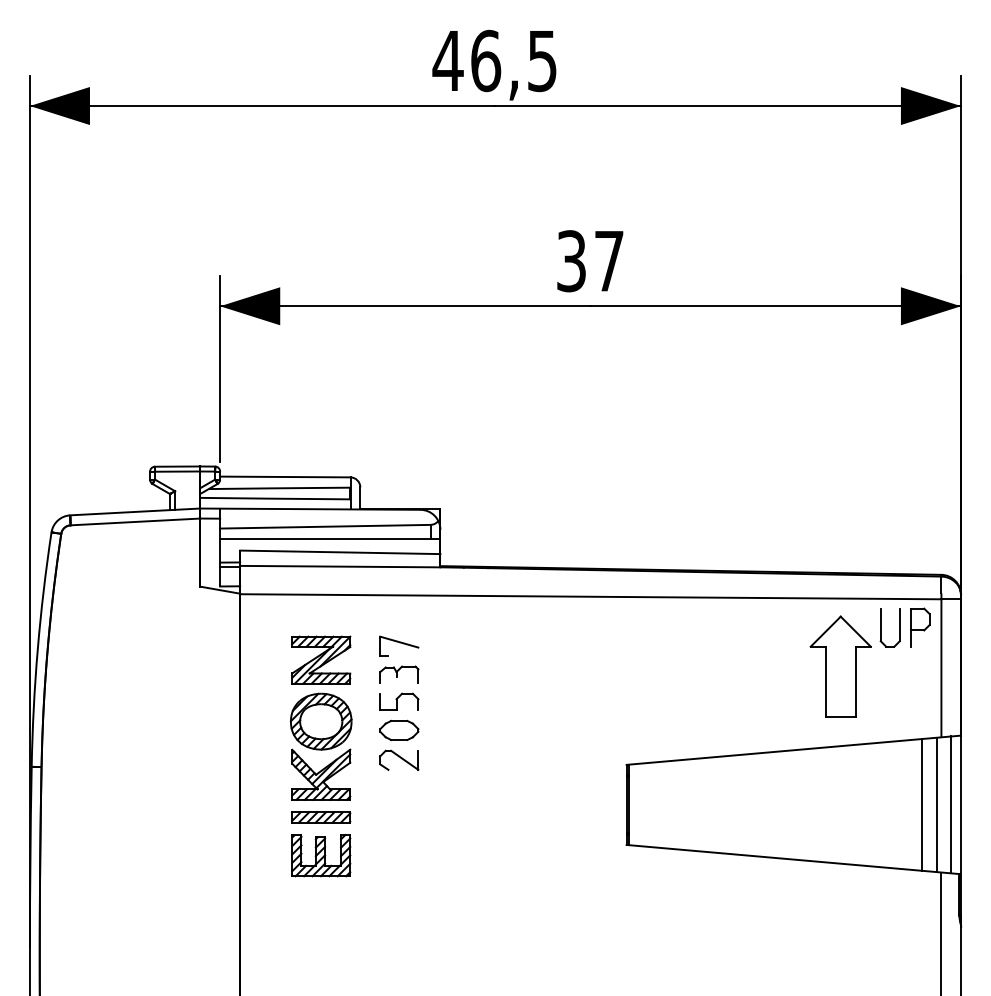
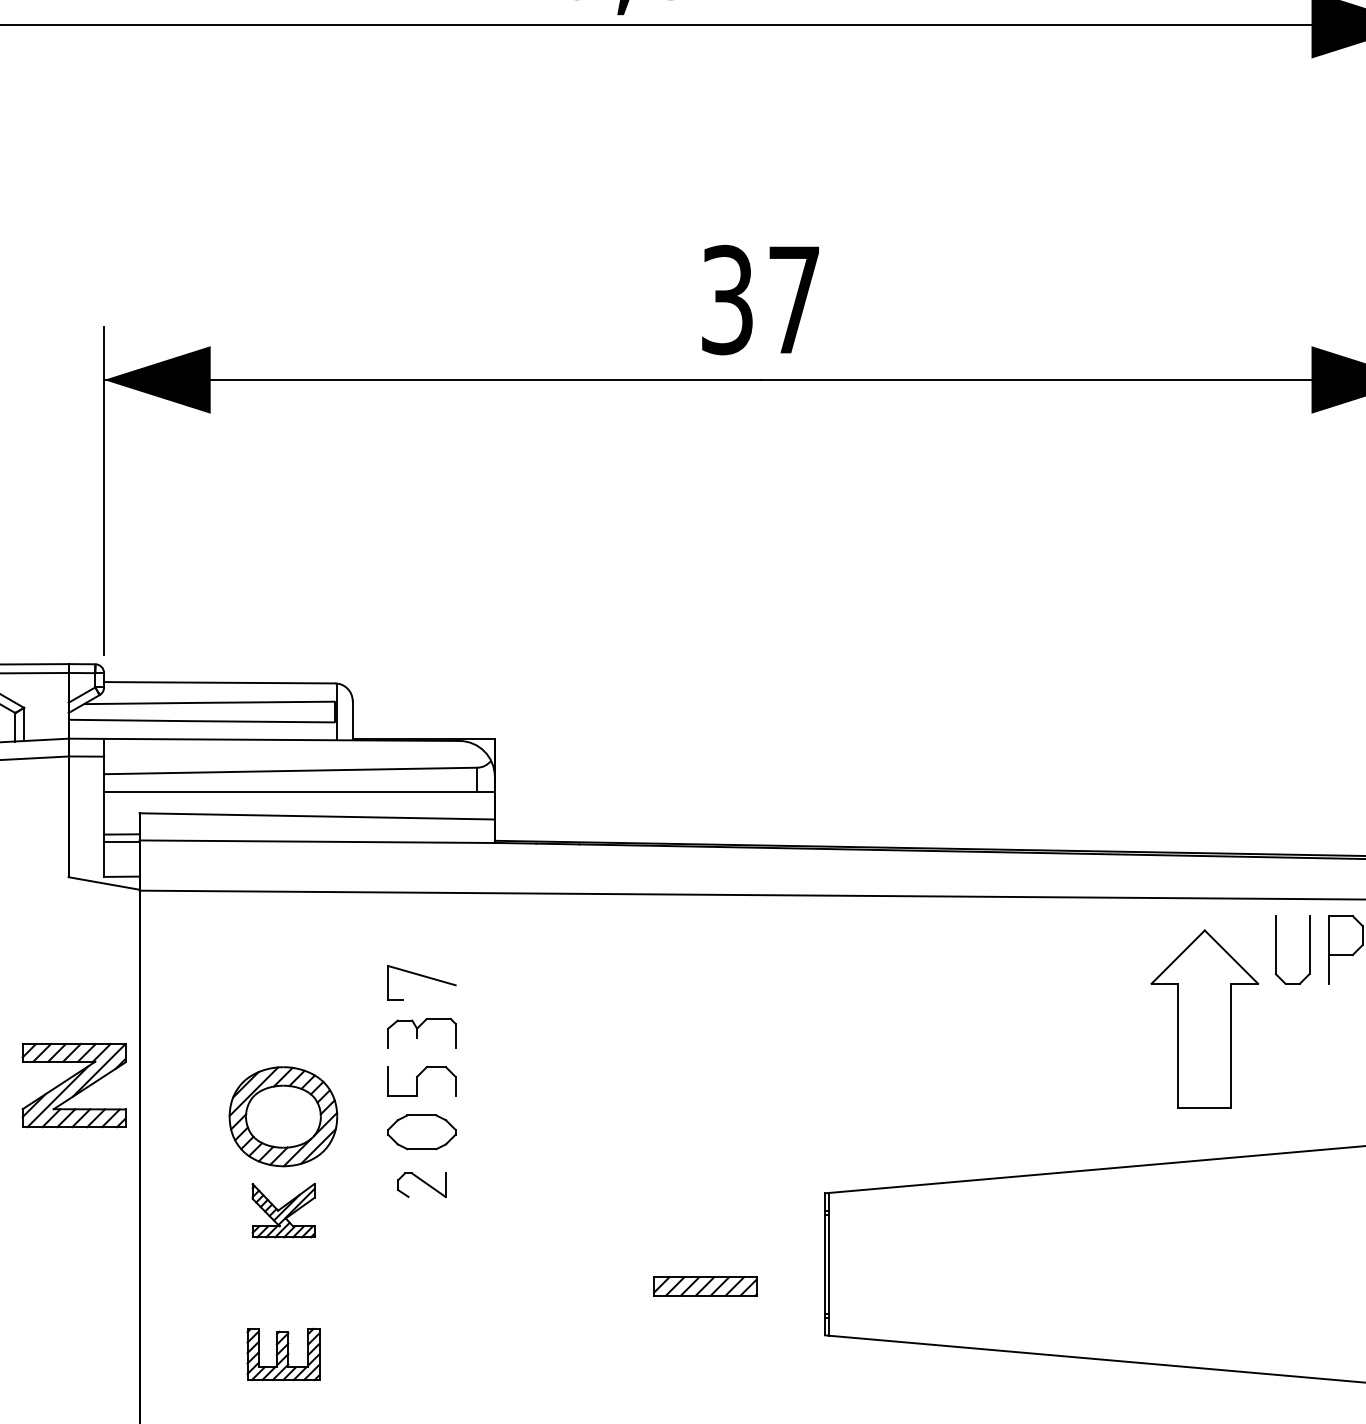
part: (321, 659) -> (74, 1084), moved
part: (399, 759) -> (422, 1183), size x0.7
part: (321, 774) -> (283, 1210), size x0.6
line: (922, 804) -> (1349, 1263), removed
part: (321, 817) -> (706, 1286), moved
part: (321, 855) -> (283, 1354), size x0.7

